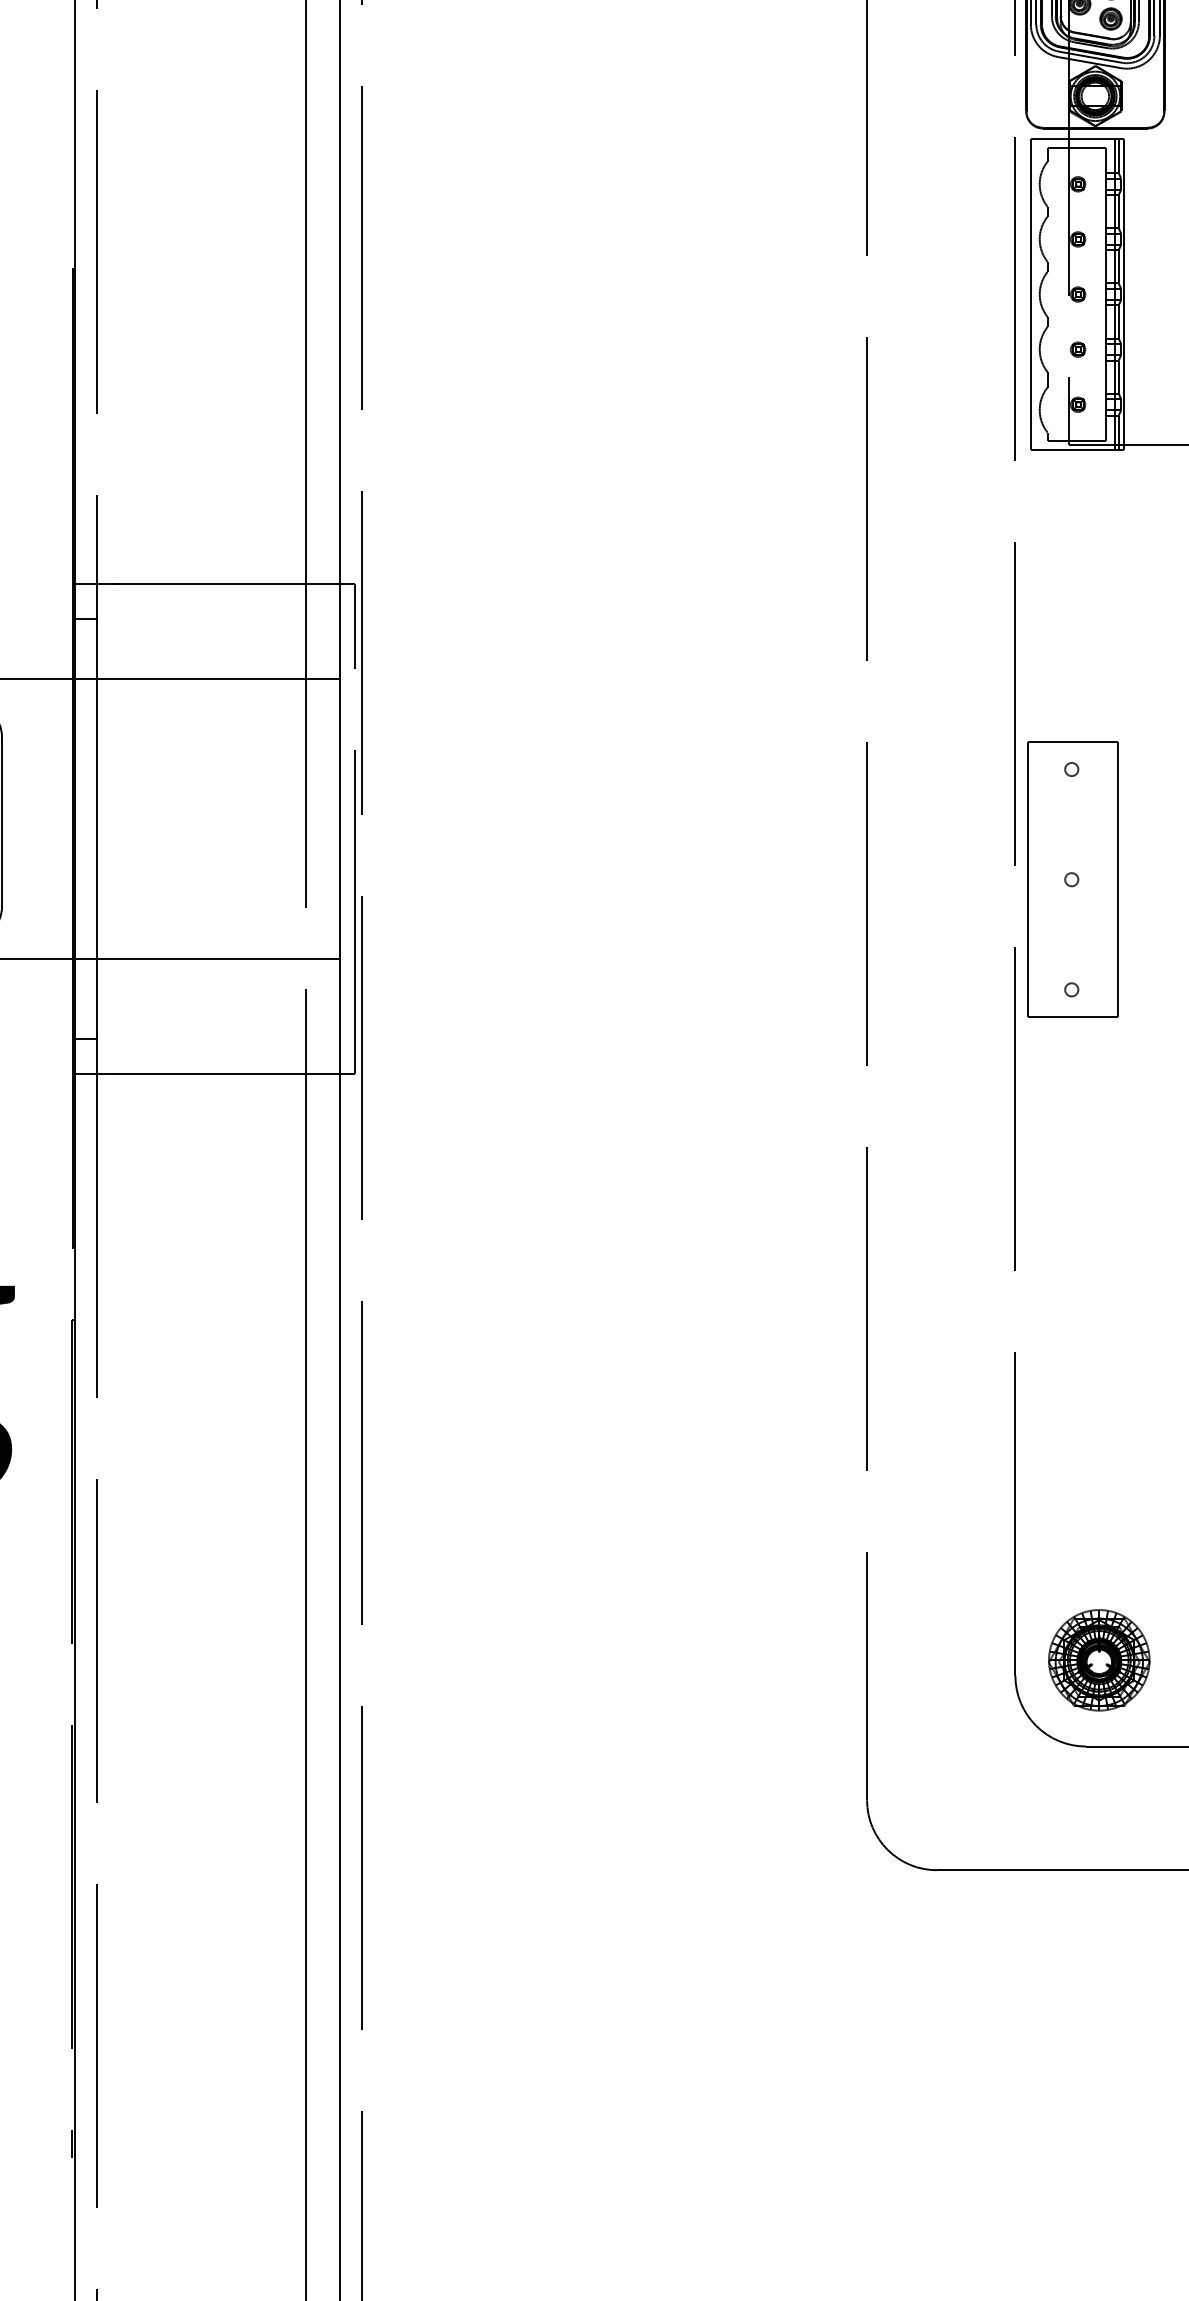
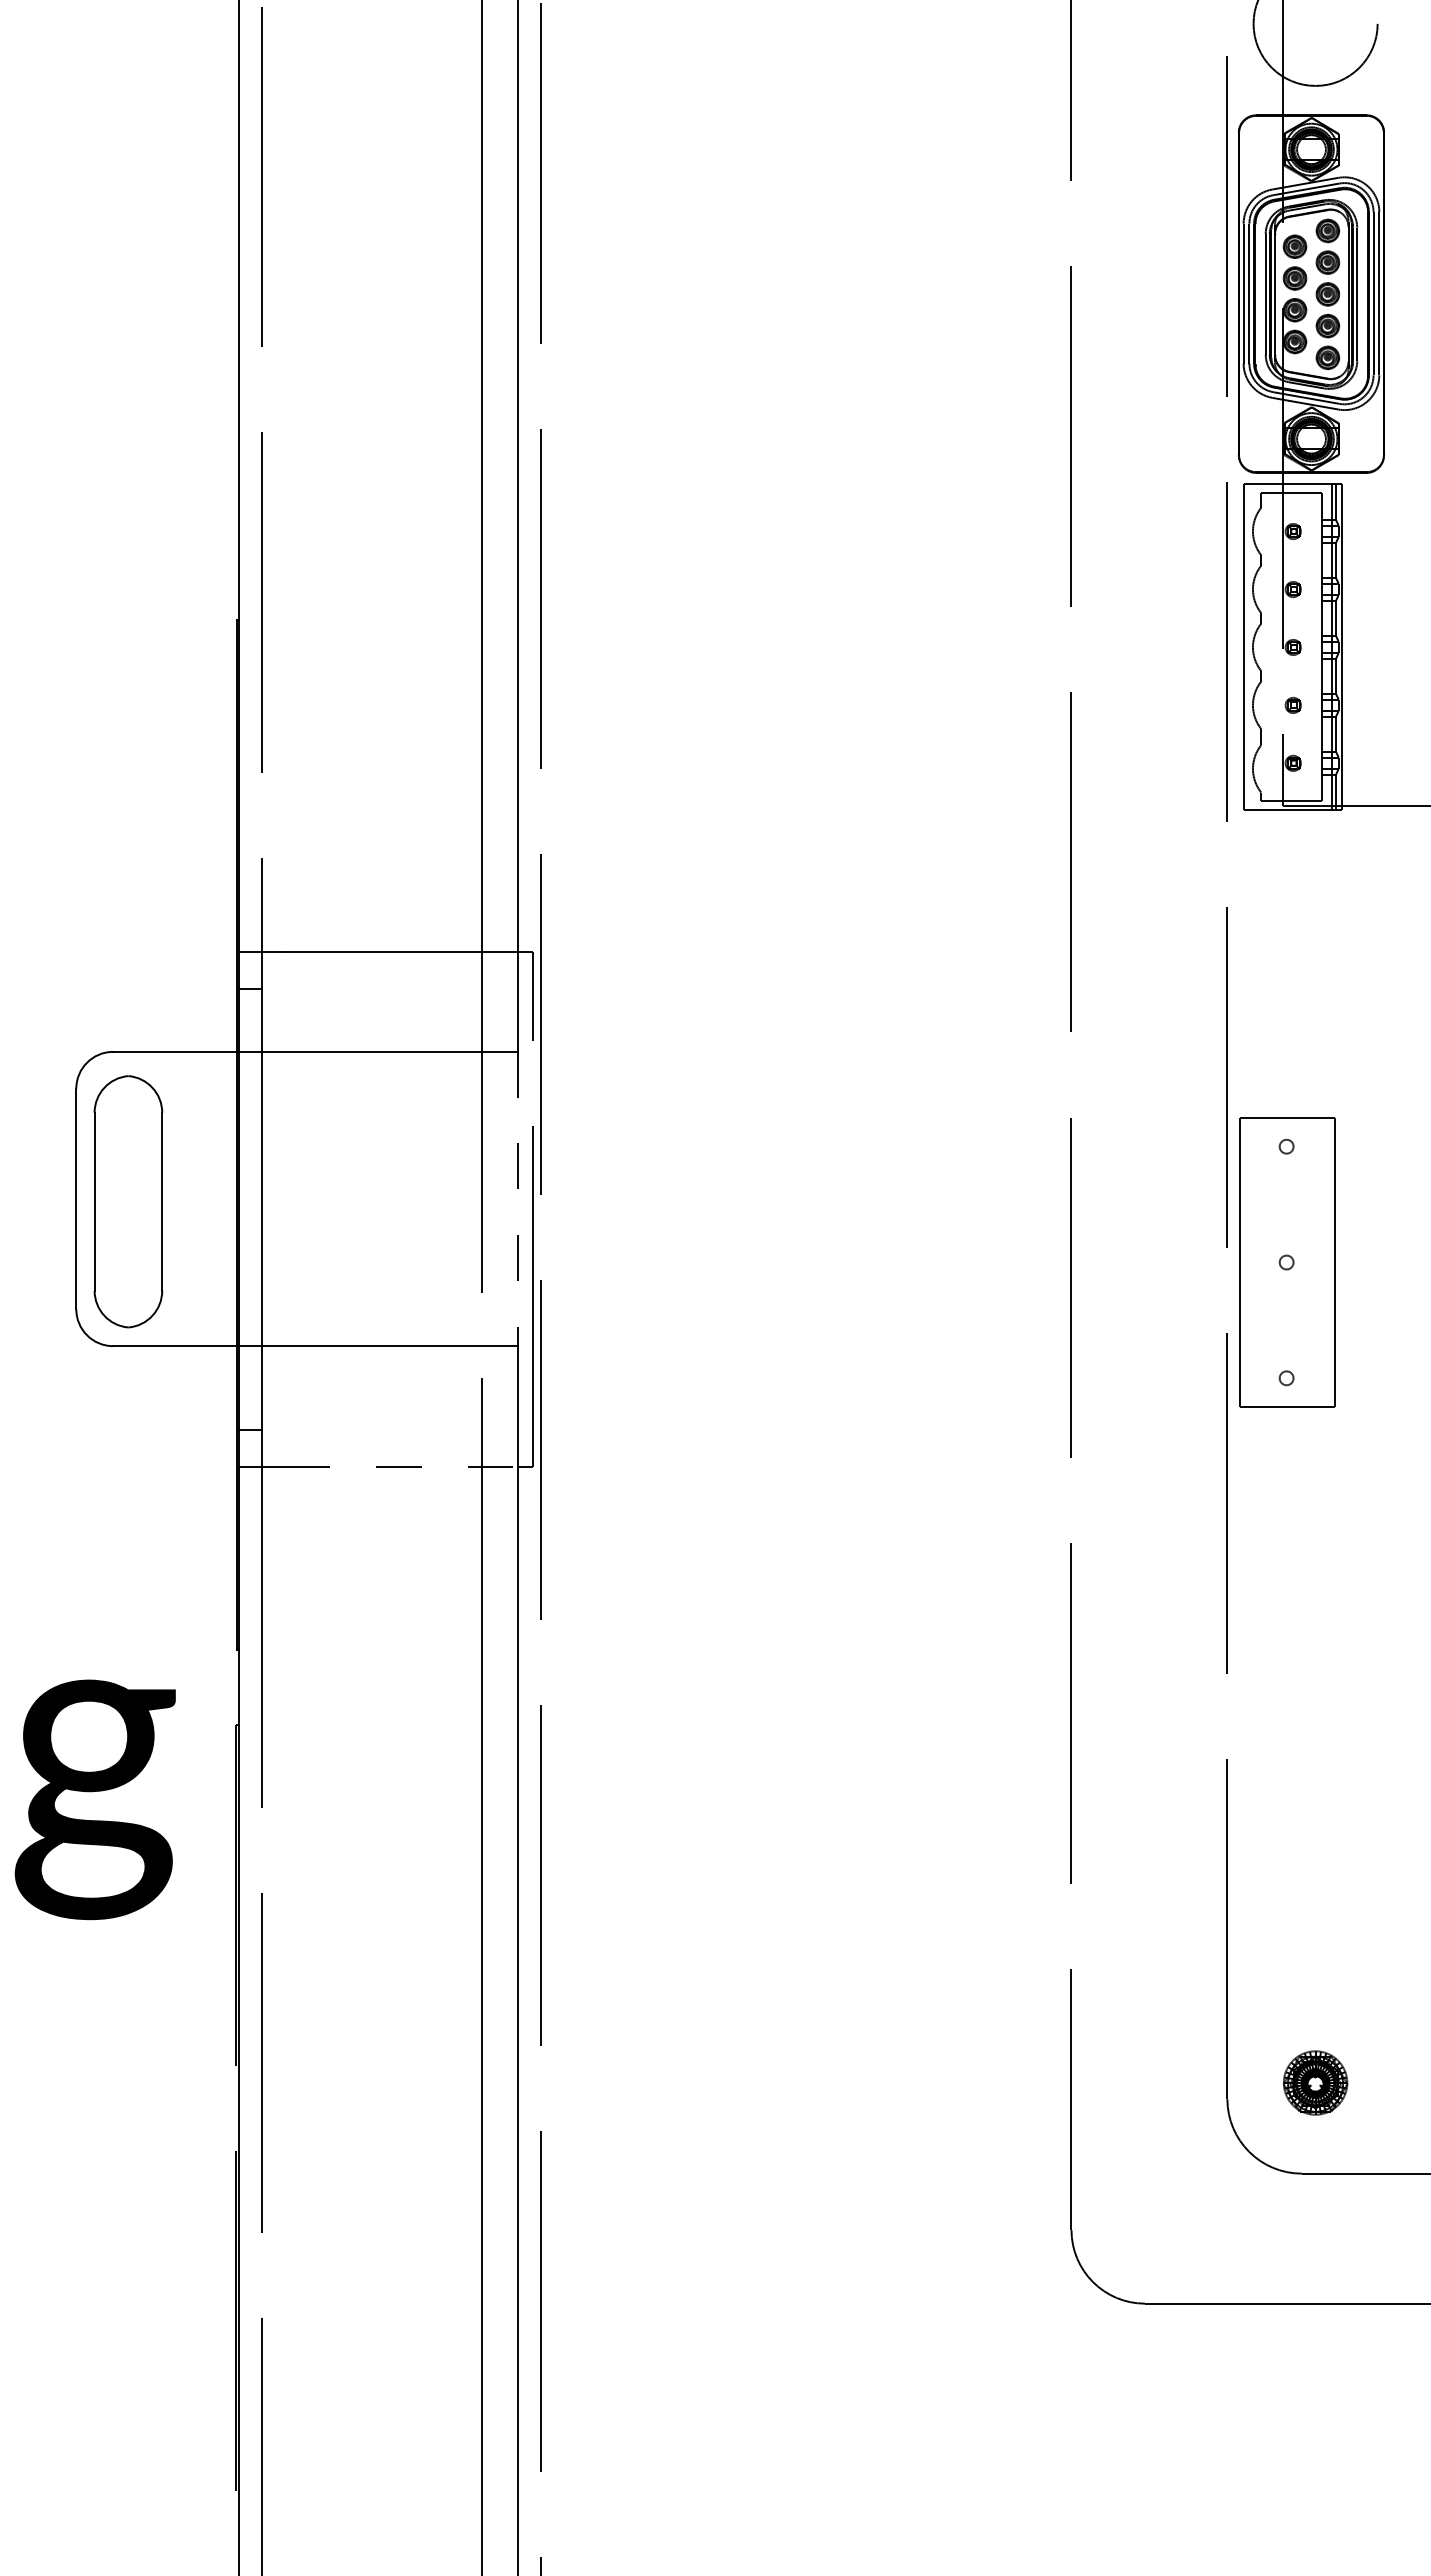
line: (340, 819) -> (517, 1199), solid -> dashed
line: (229, 1073) -> (401, 1466), solid -> dashed
part: (1099, 1659) -> (1315, 2082), size x0.6

